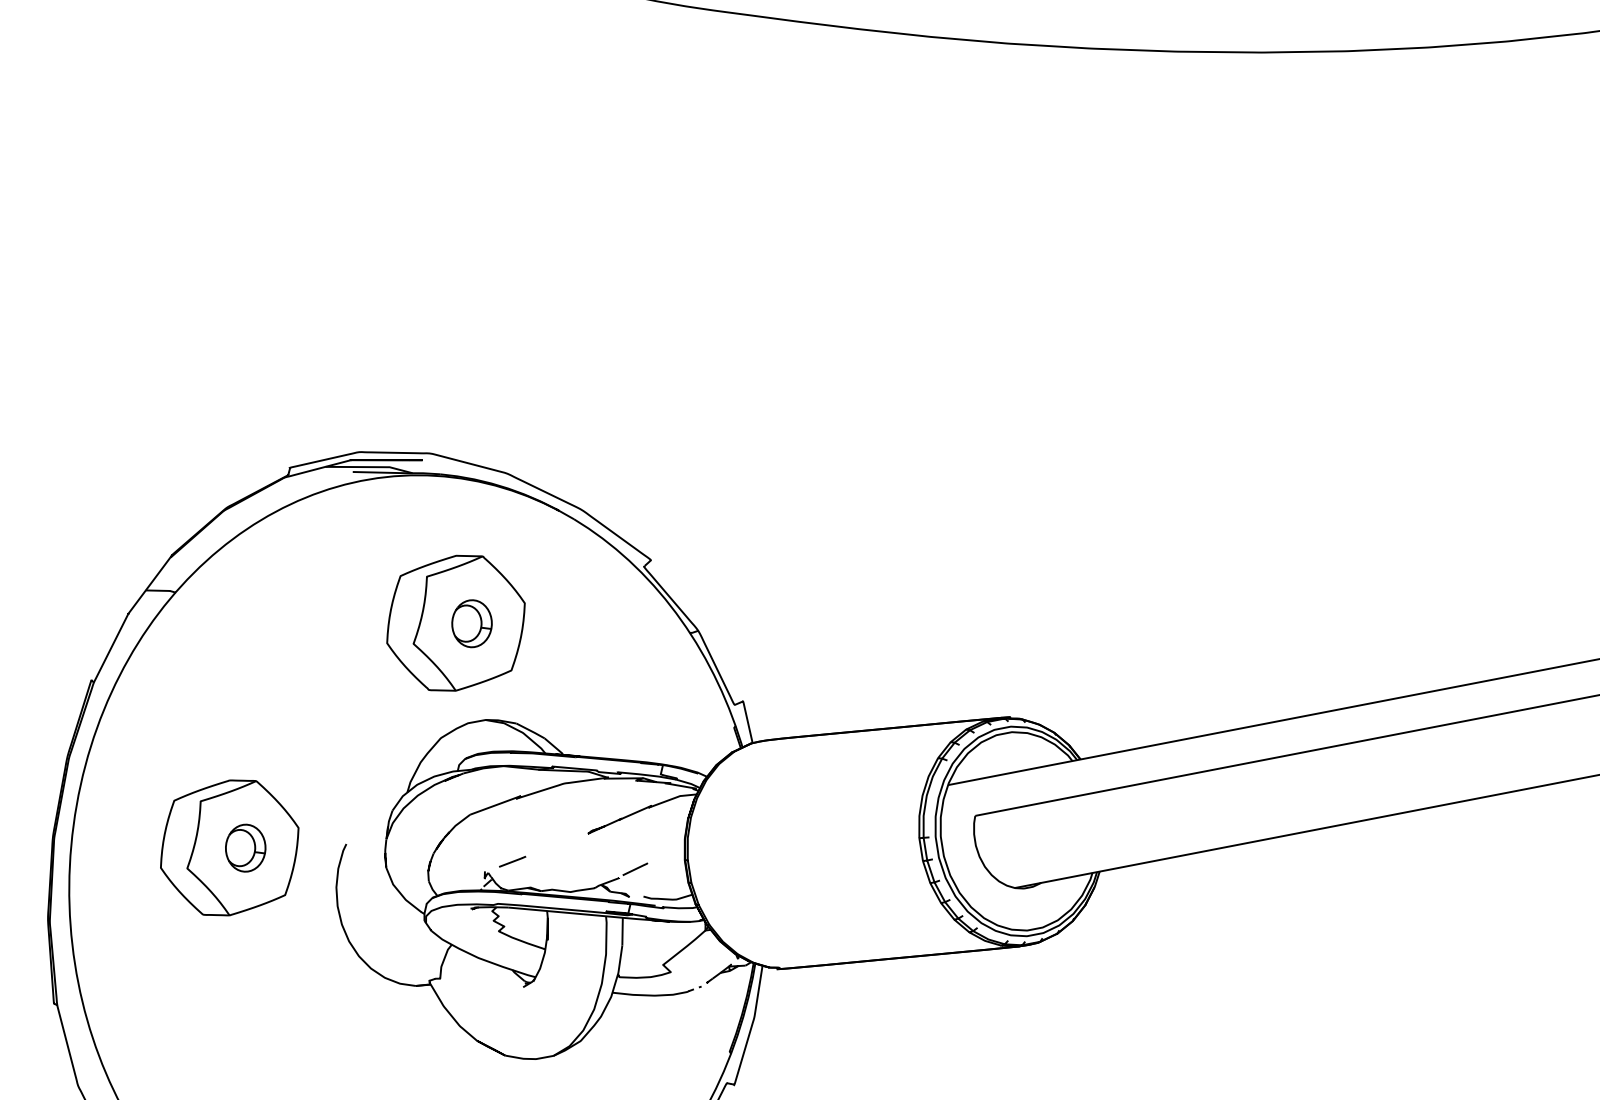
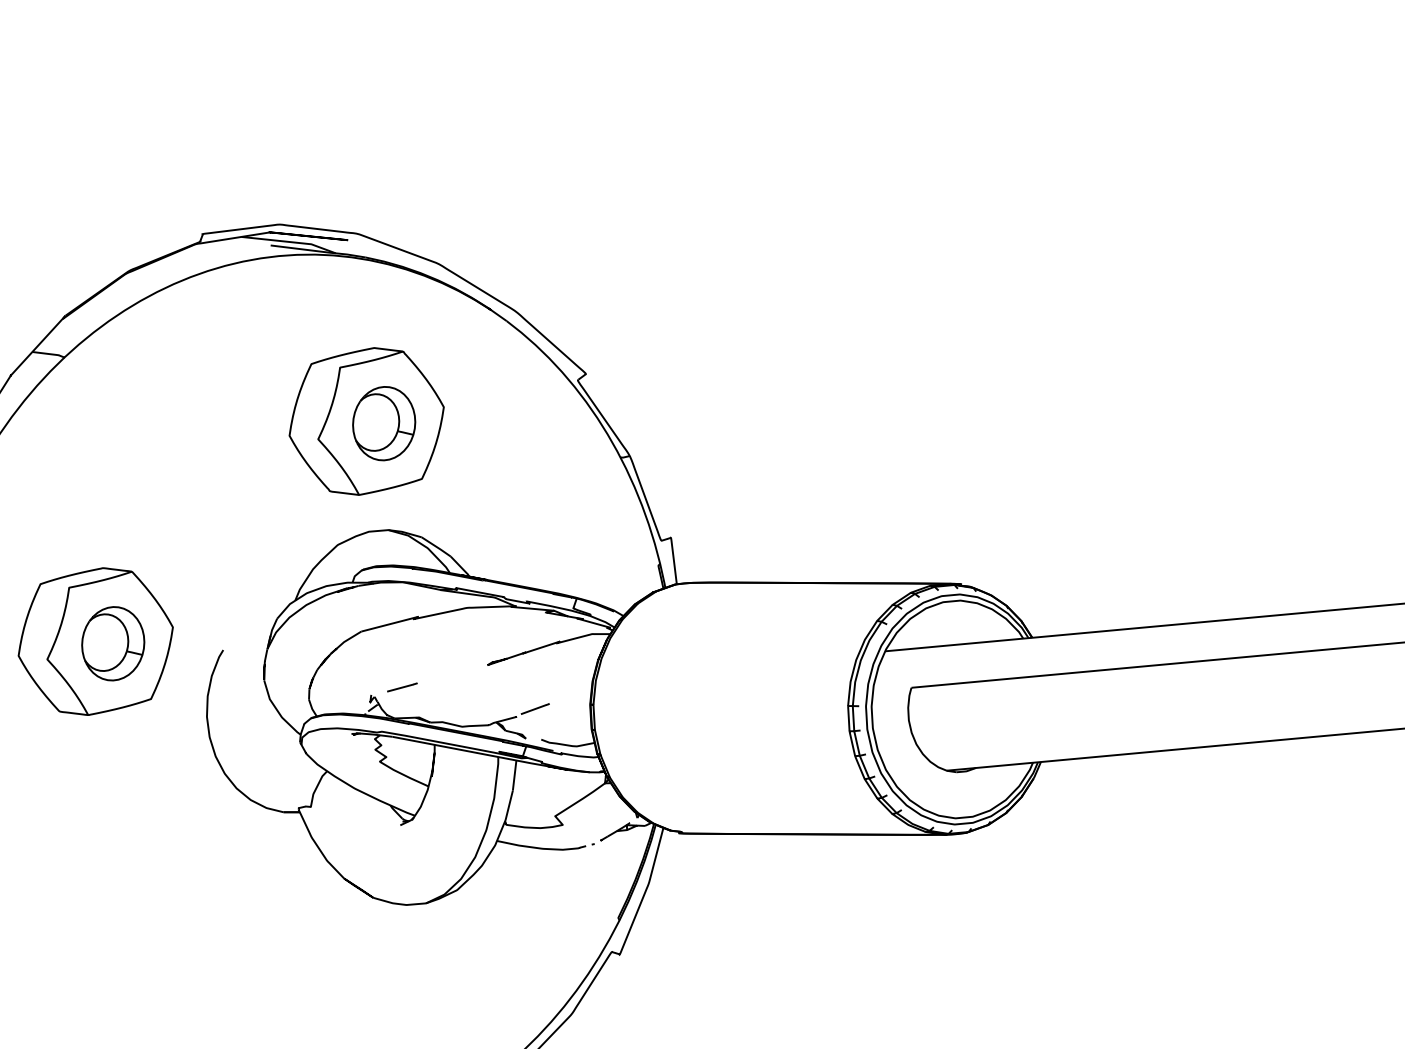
part: (471, 623) -> (383, 423), size x1.43
part: (245, 847) -> (113, 642), size x1.43

